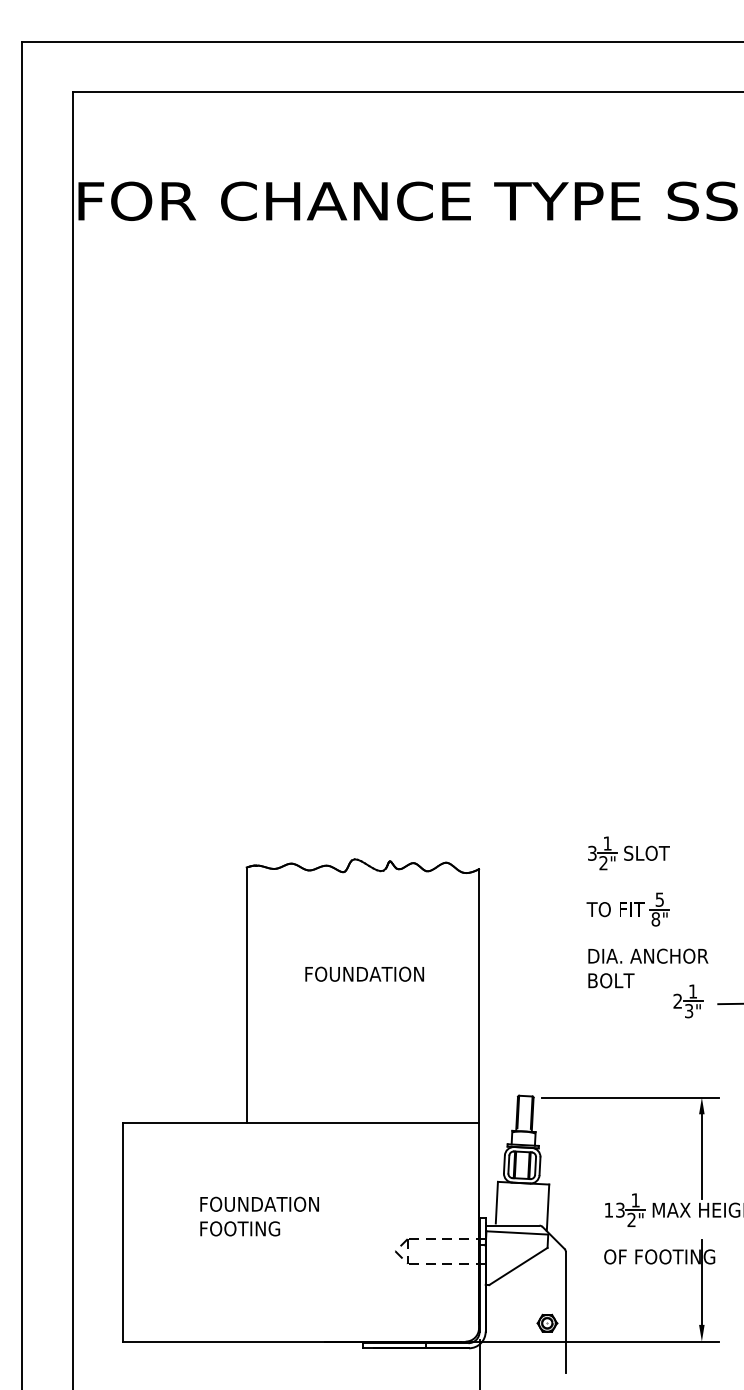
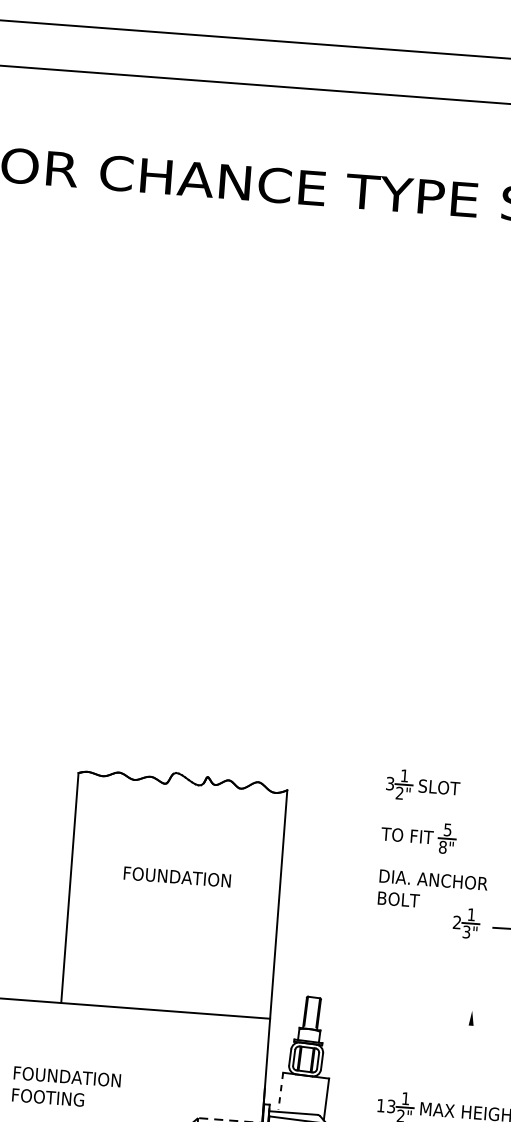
line: (629, 1097) -> (407, 1005), removed
line: (701, 1156) -> (467, 1063), removed
line: (496, 1202) -> (280, 1091), solid -> dashed

